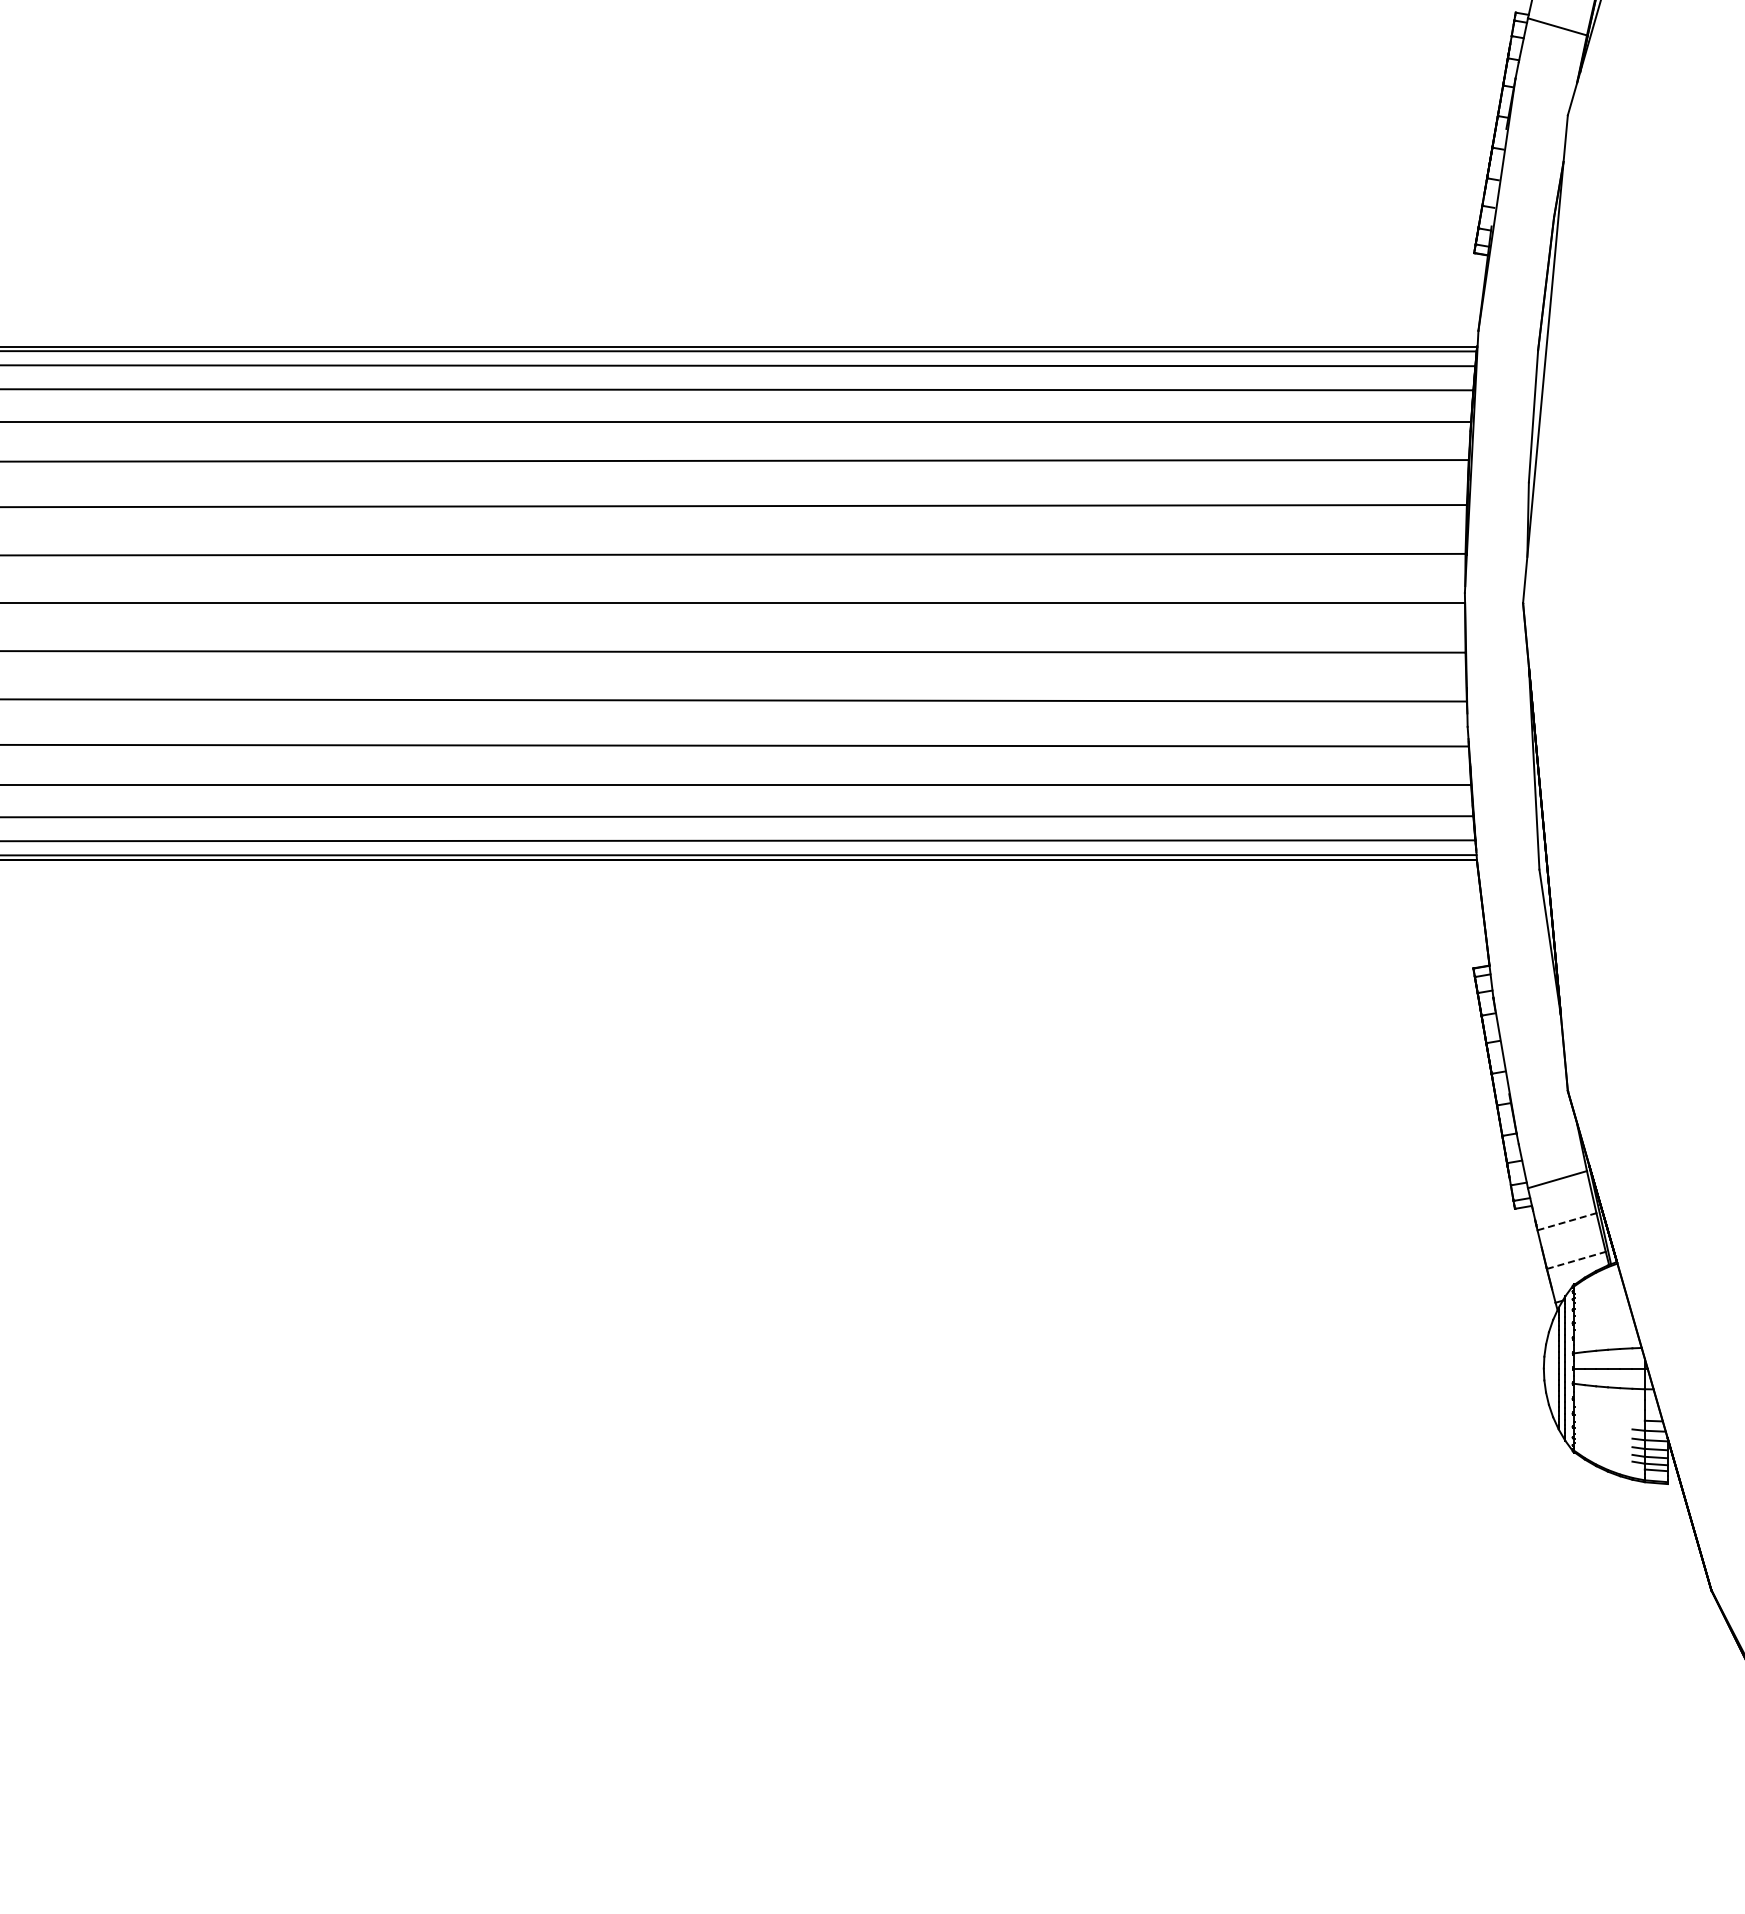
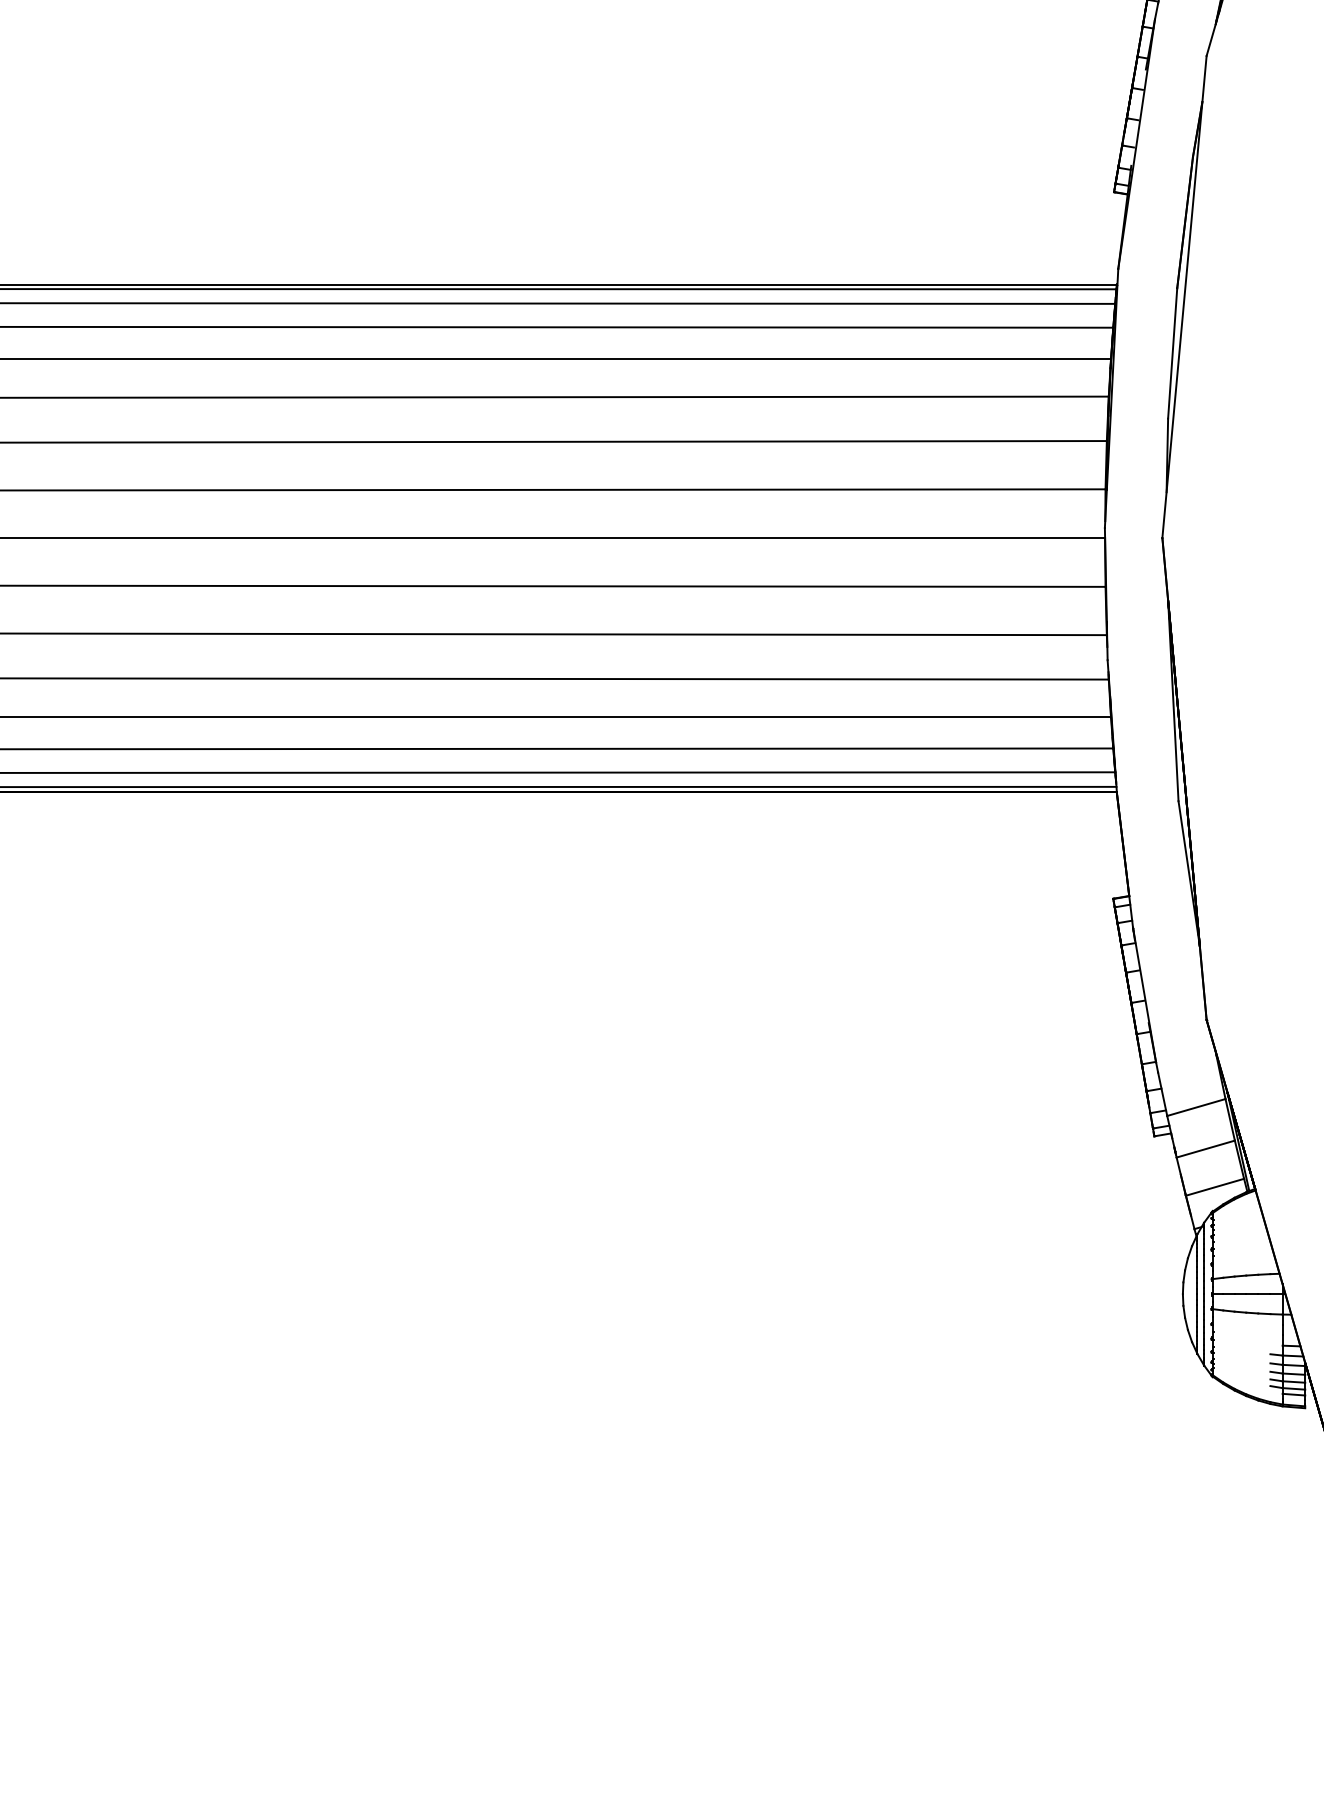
line: (1566, 1221) -> (1205, 1148), dashed -> solid
line: (1576, 1260) -> (1215, 1187), dashed -> solid

